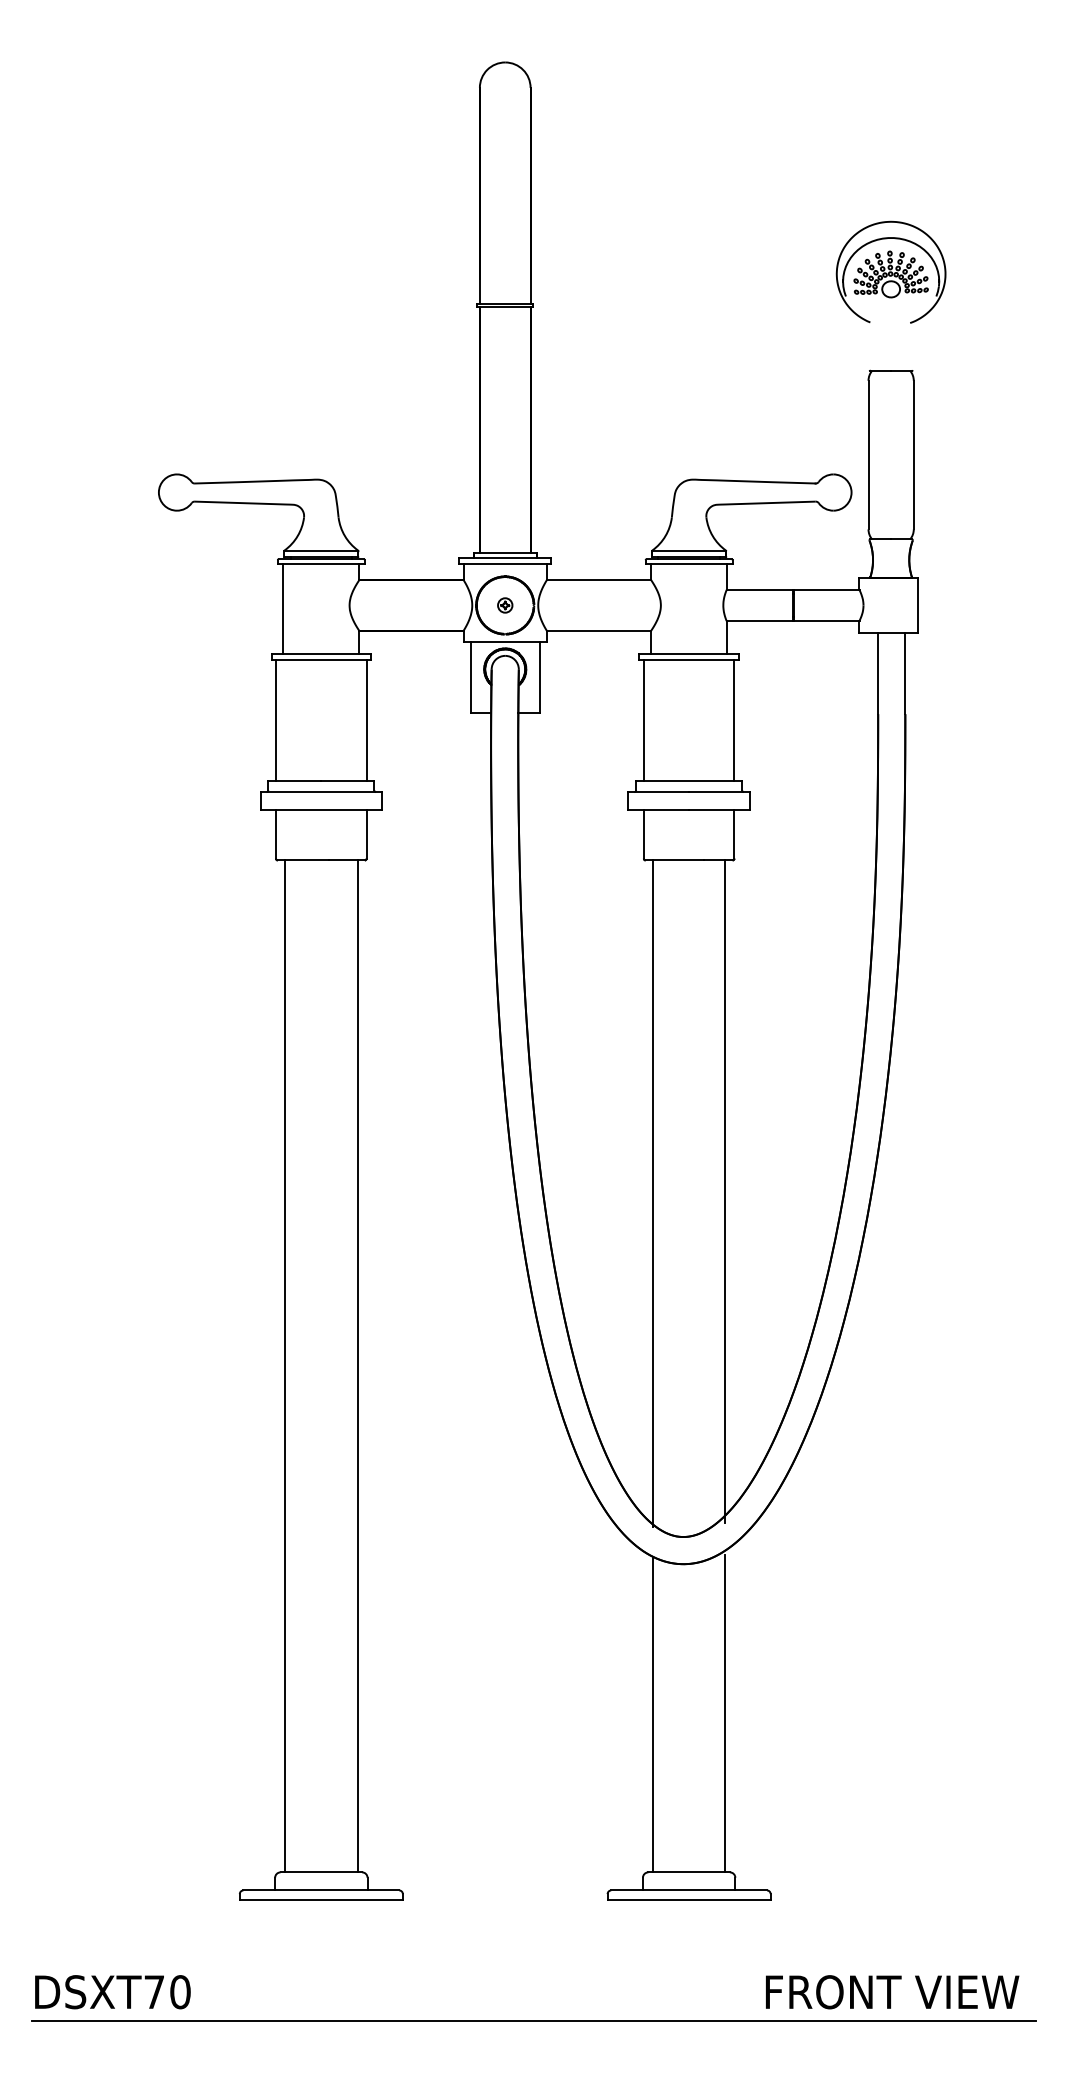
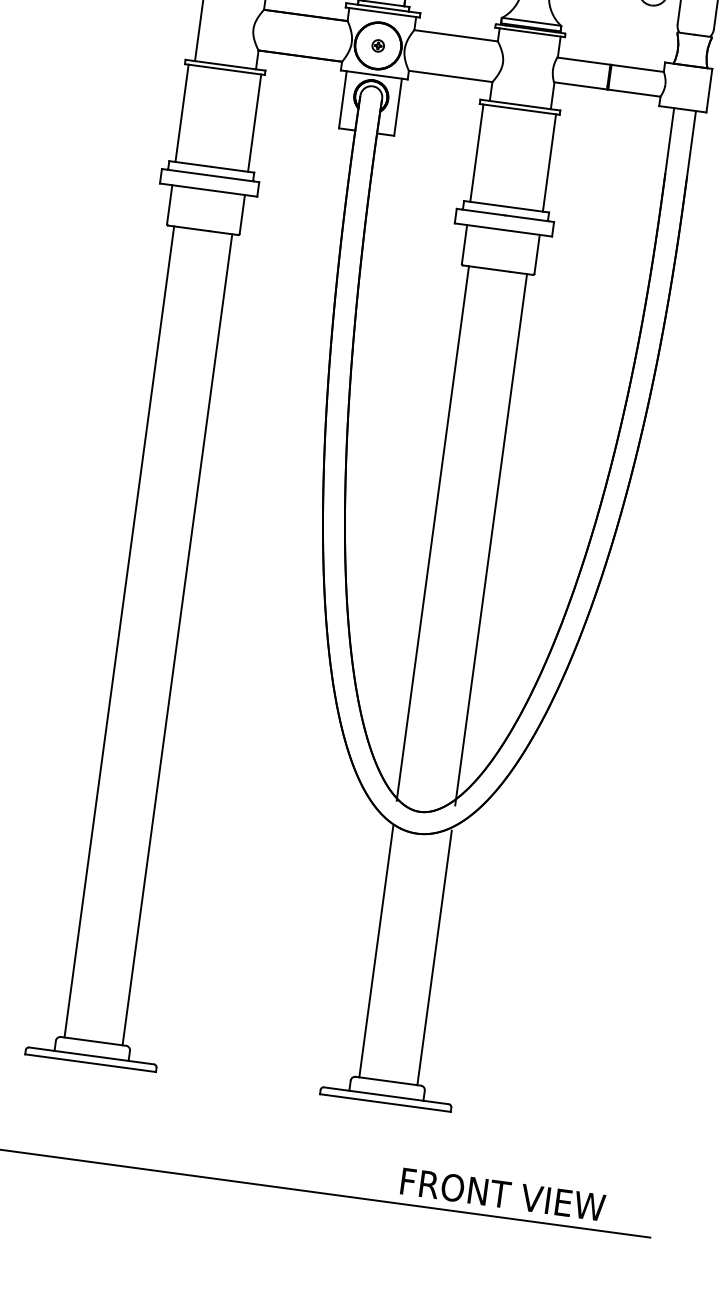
text: (892, 1992) -> (503, 1194), moved

